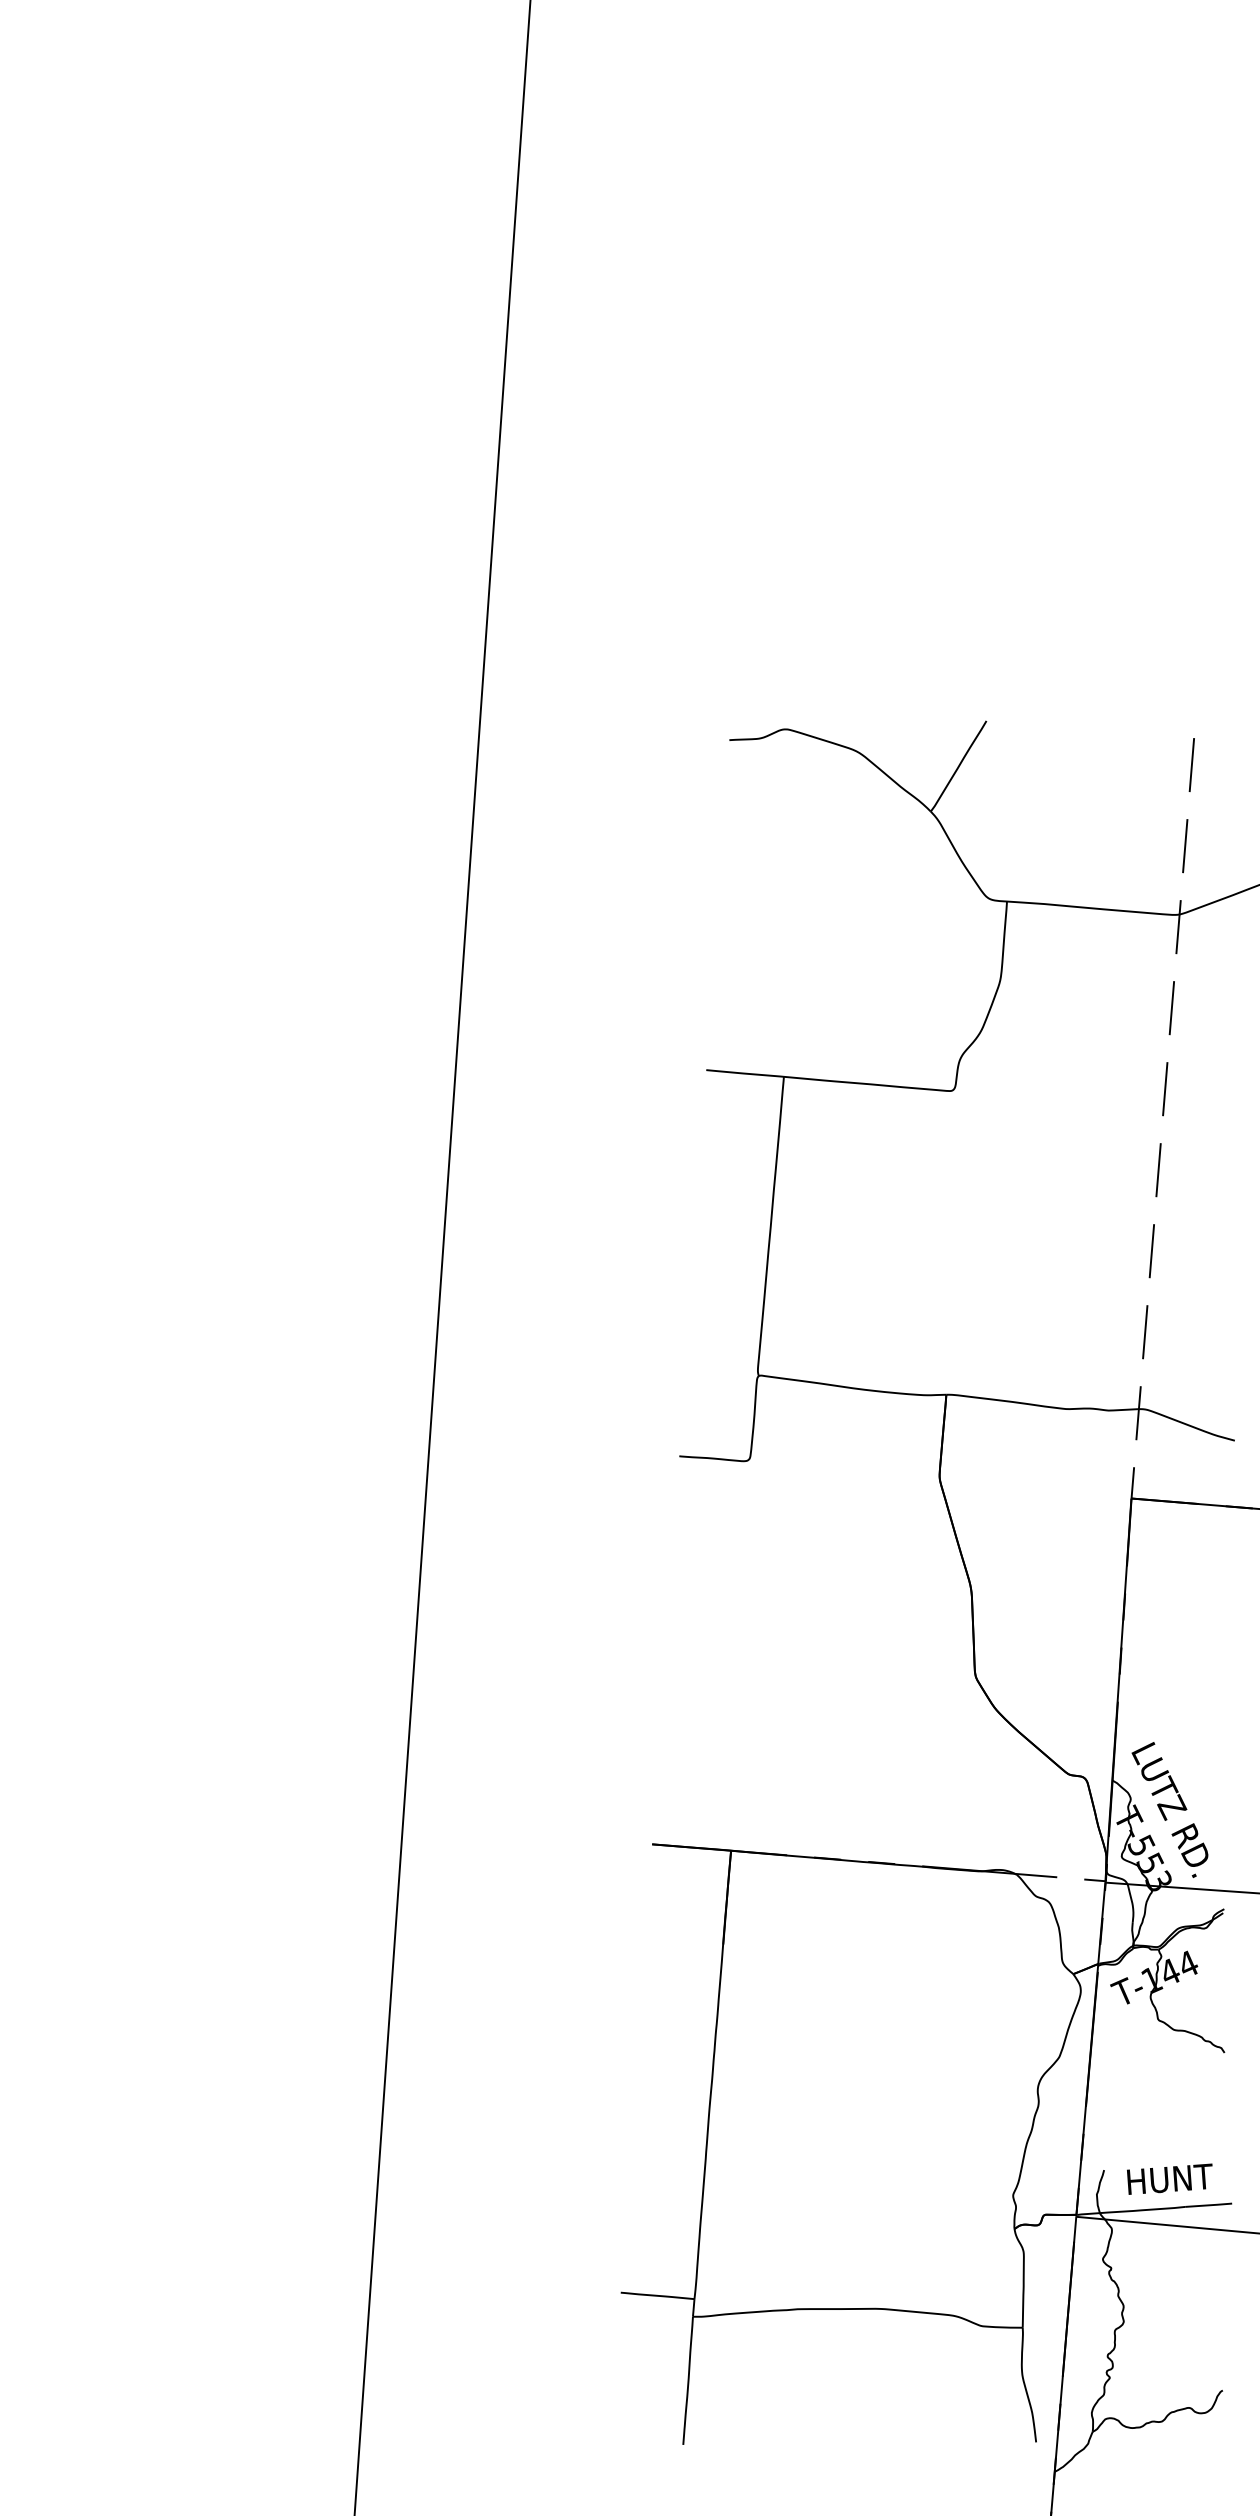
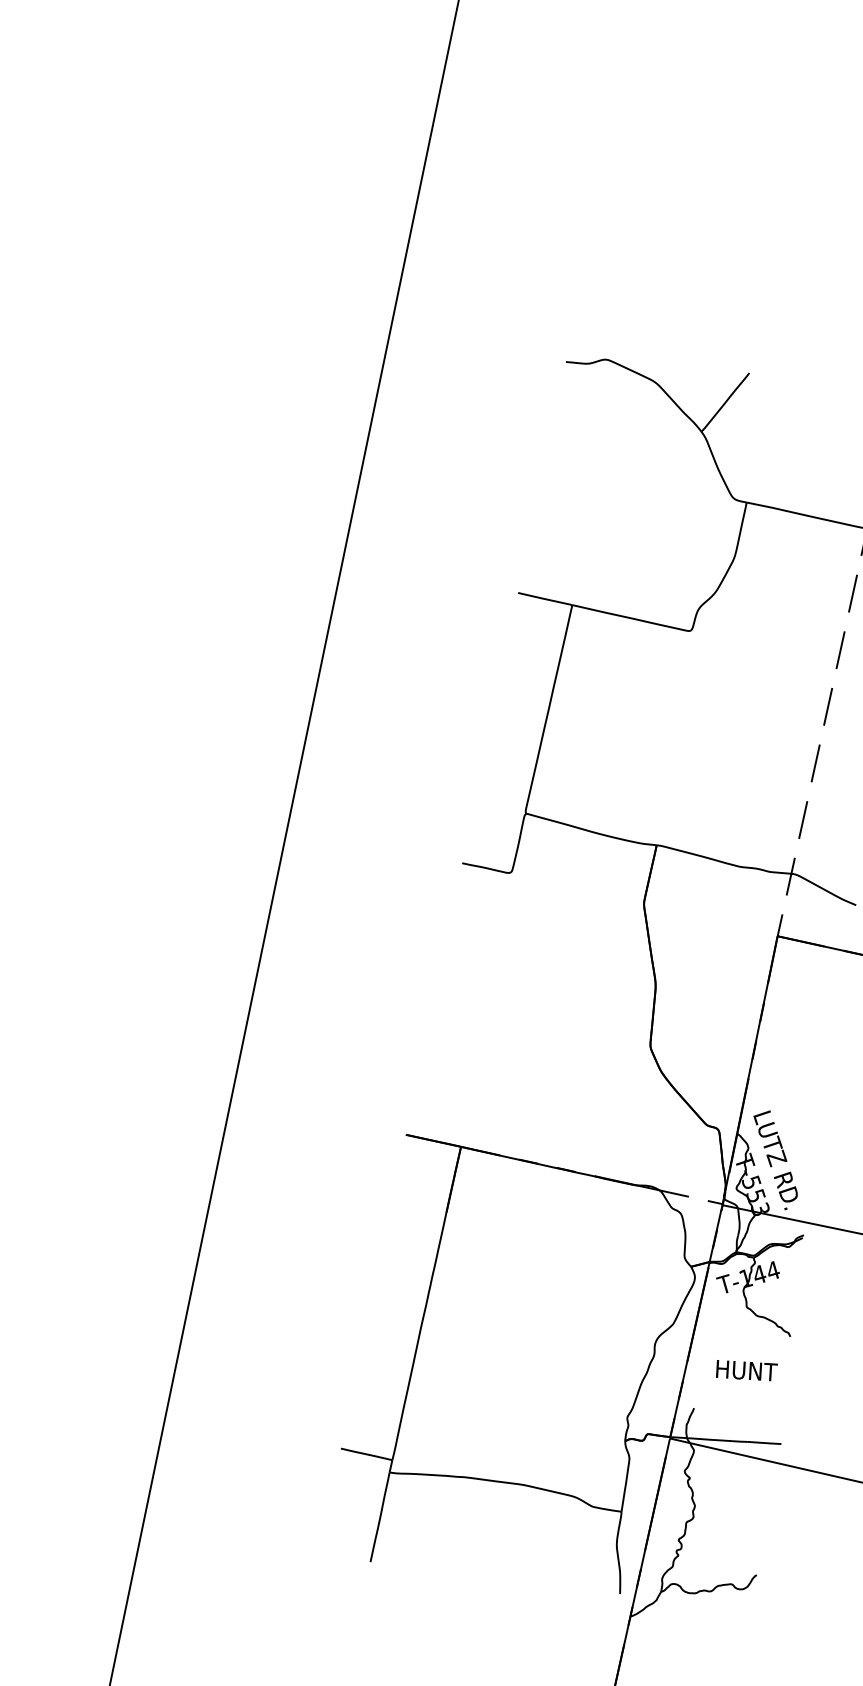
text: (1169, 2178) -> (746, 1370), moved

